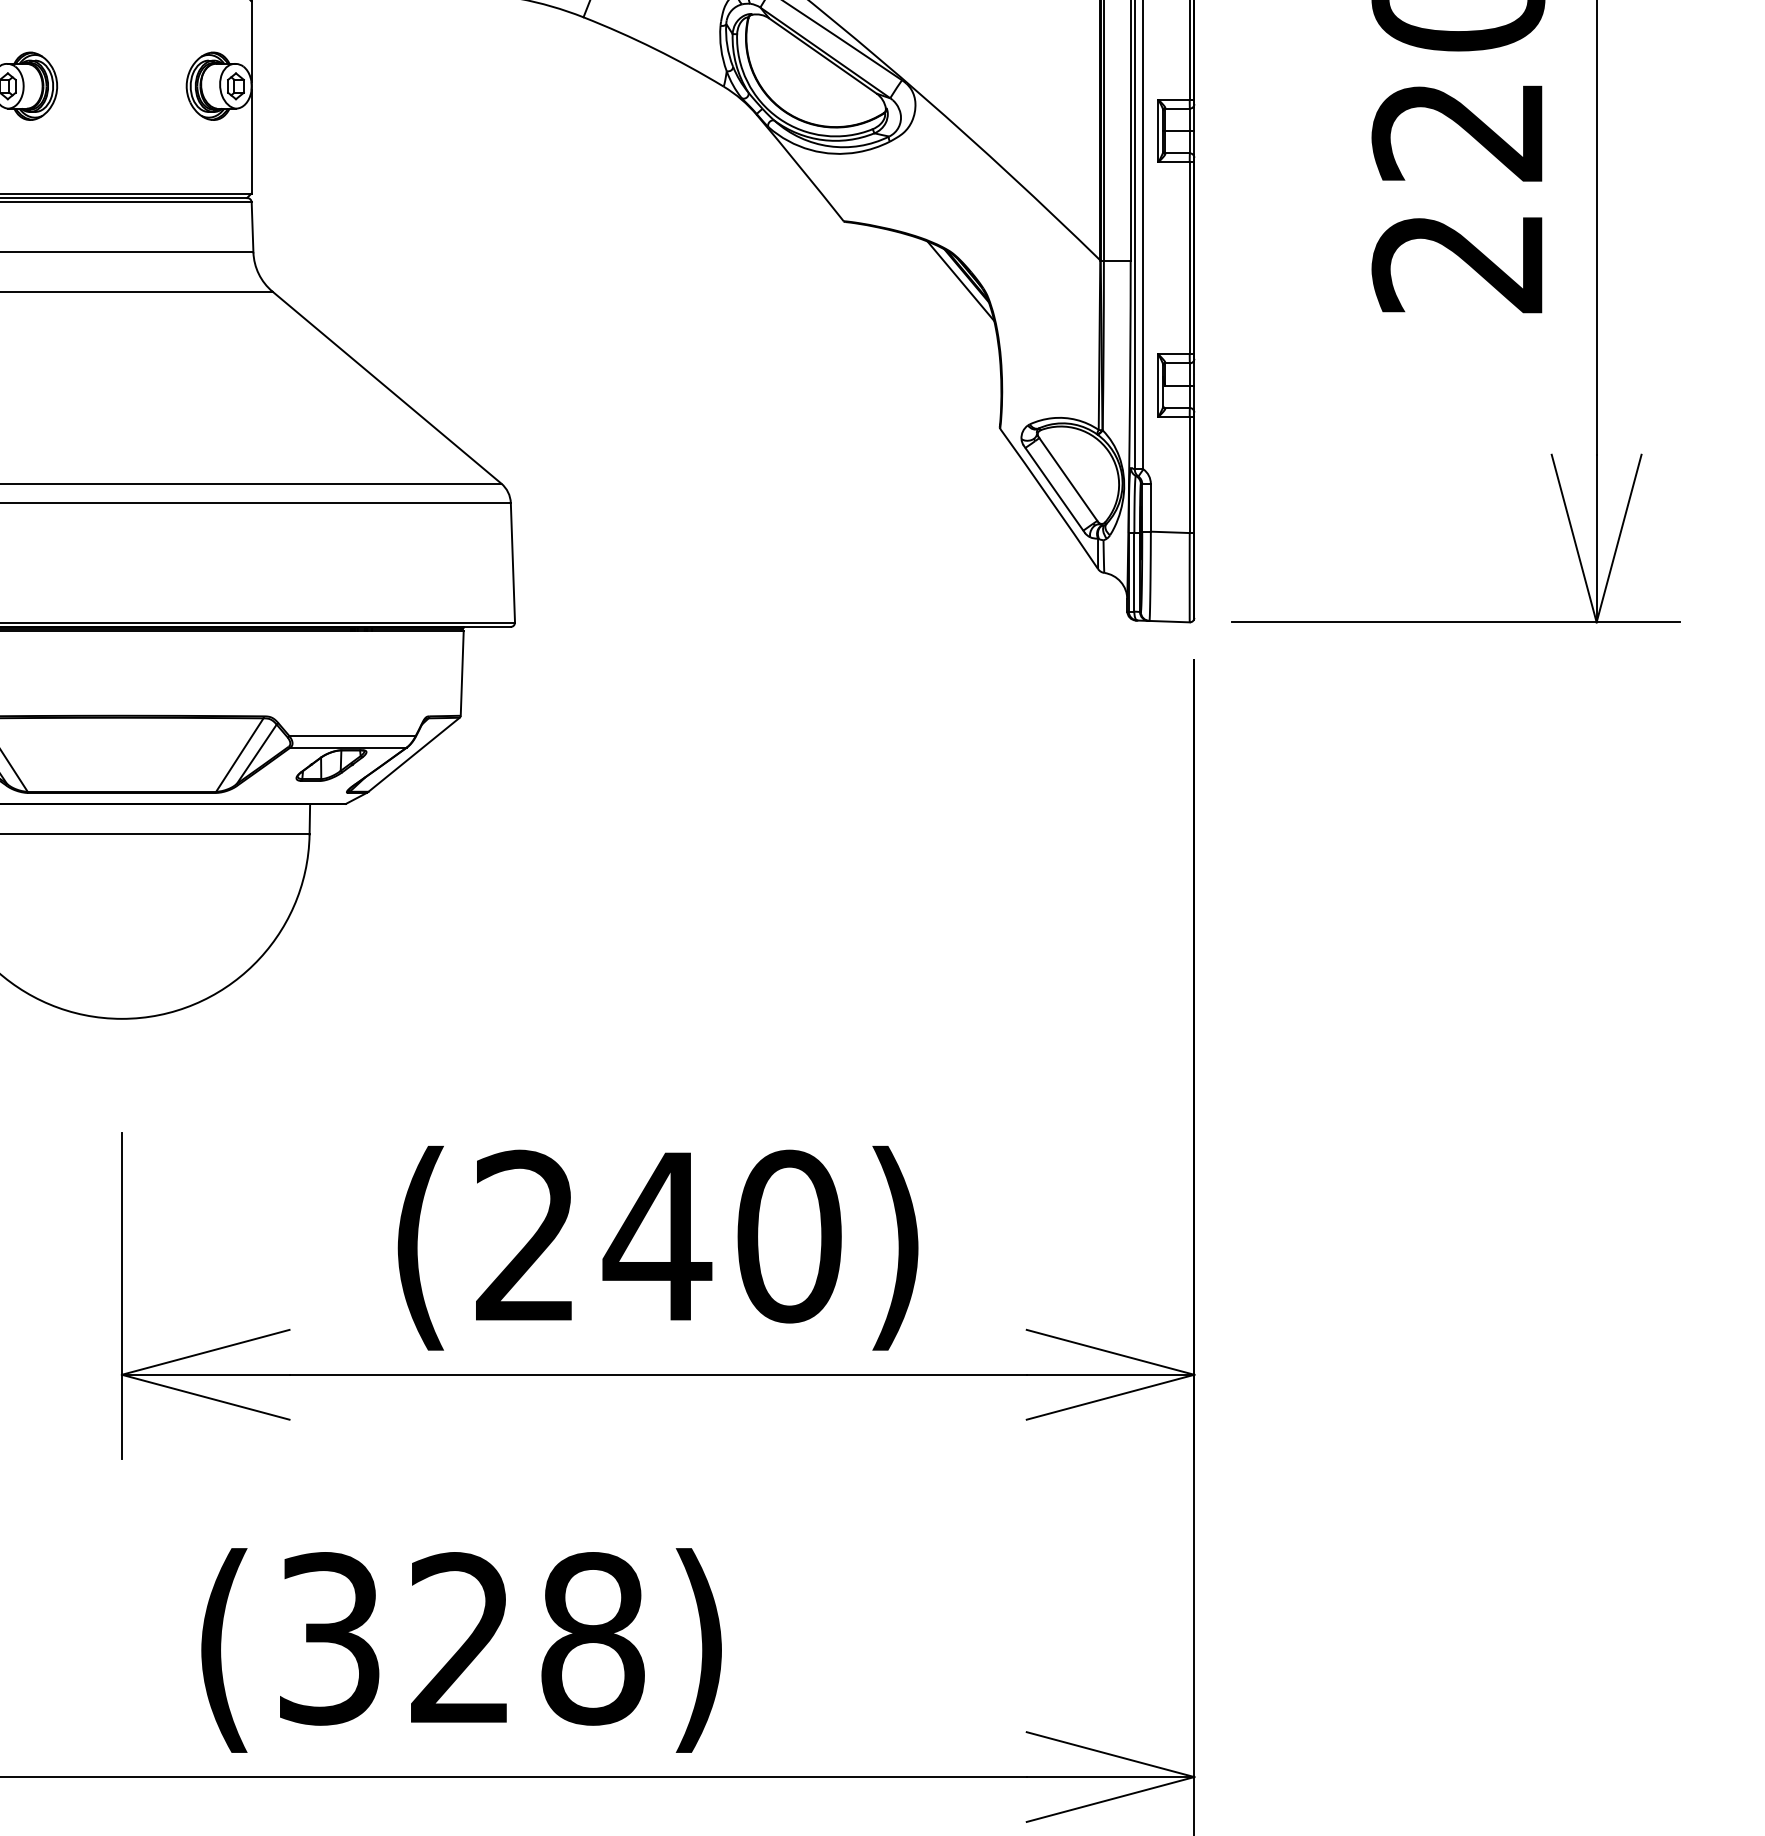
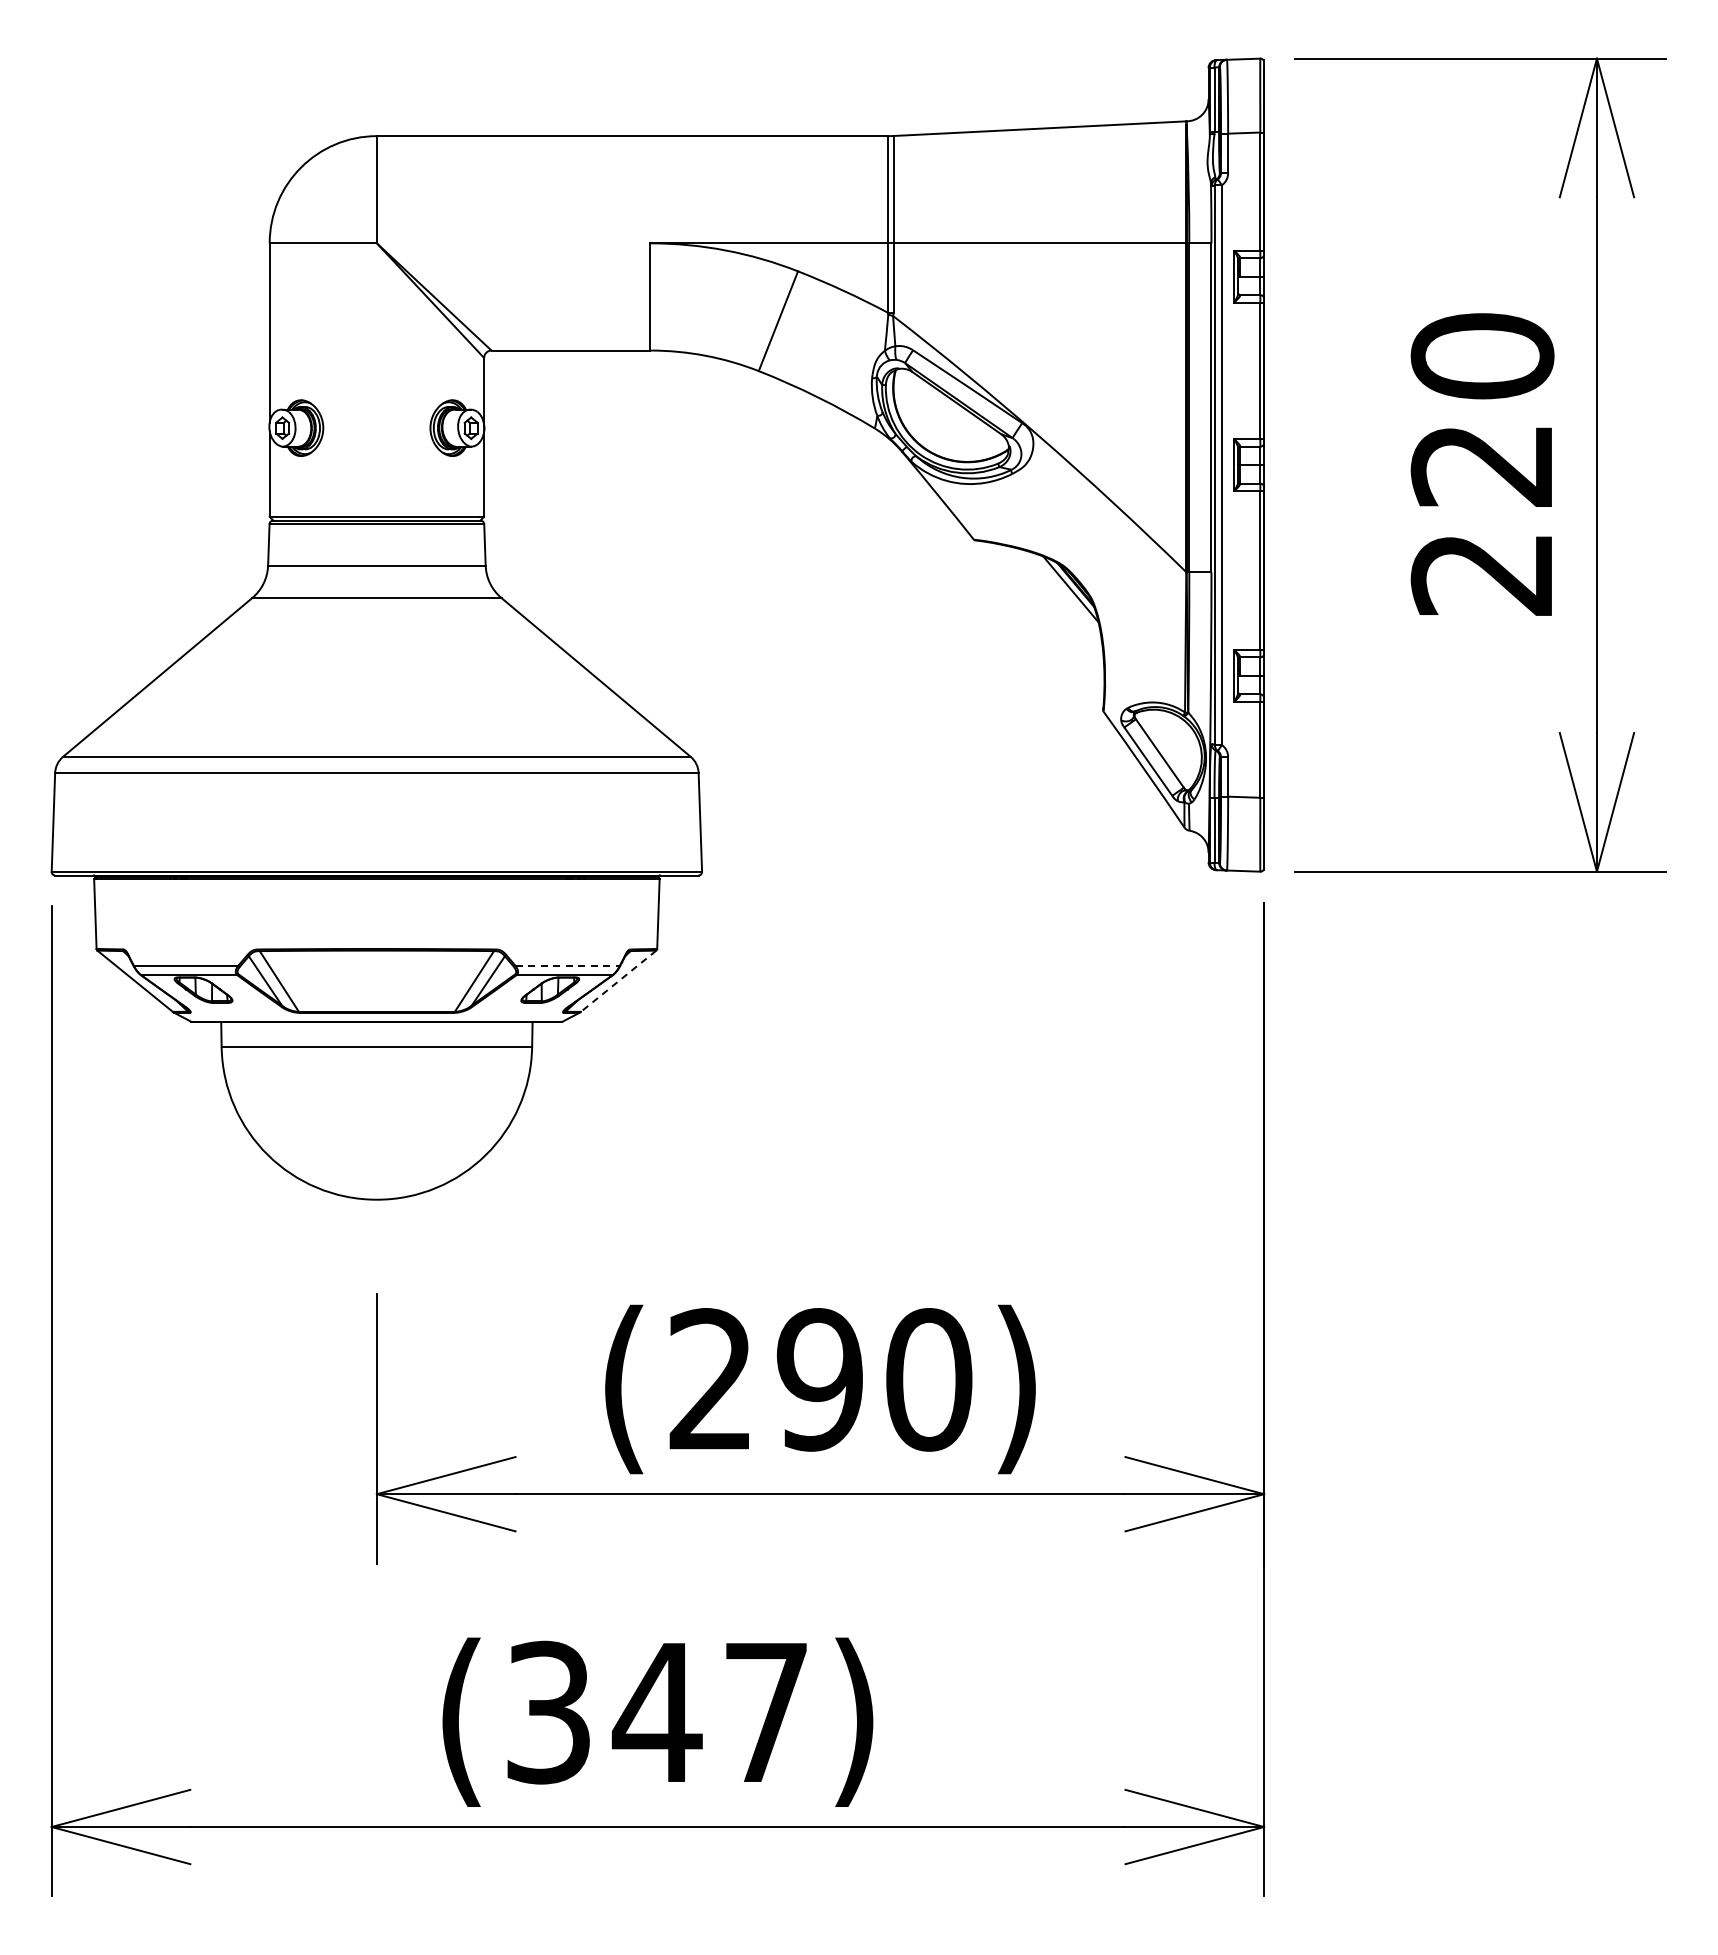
line: (353, 735) -> (568, 965), solid -> dashed
line: (413, 755) -> (618, 981), solid -> dashed
text: (656, 1236) -> (819, 1379), (240) -> (290)
text: (525, 1638) -> (710, 1712), (328) -> (347)

